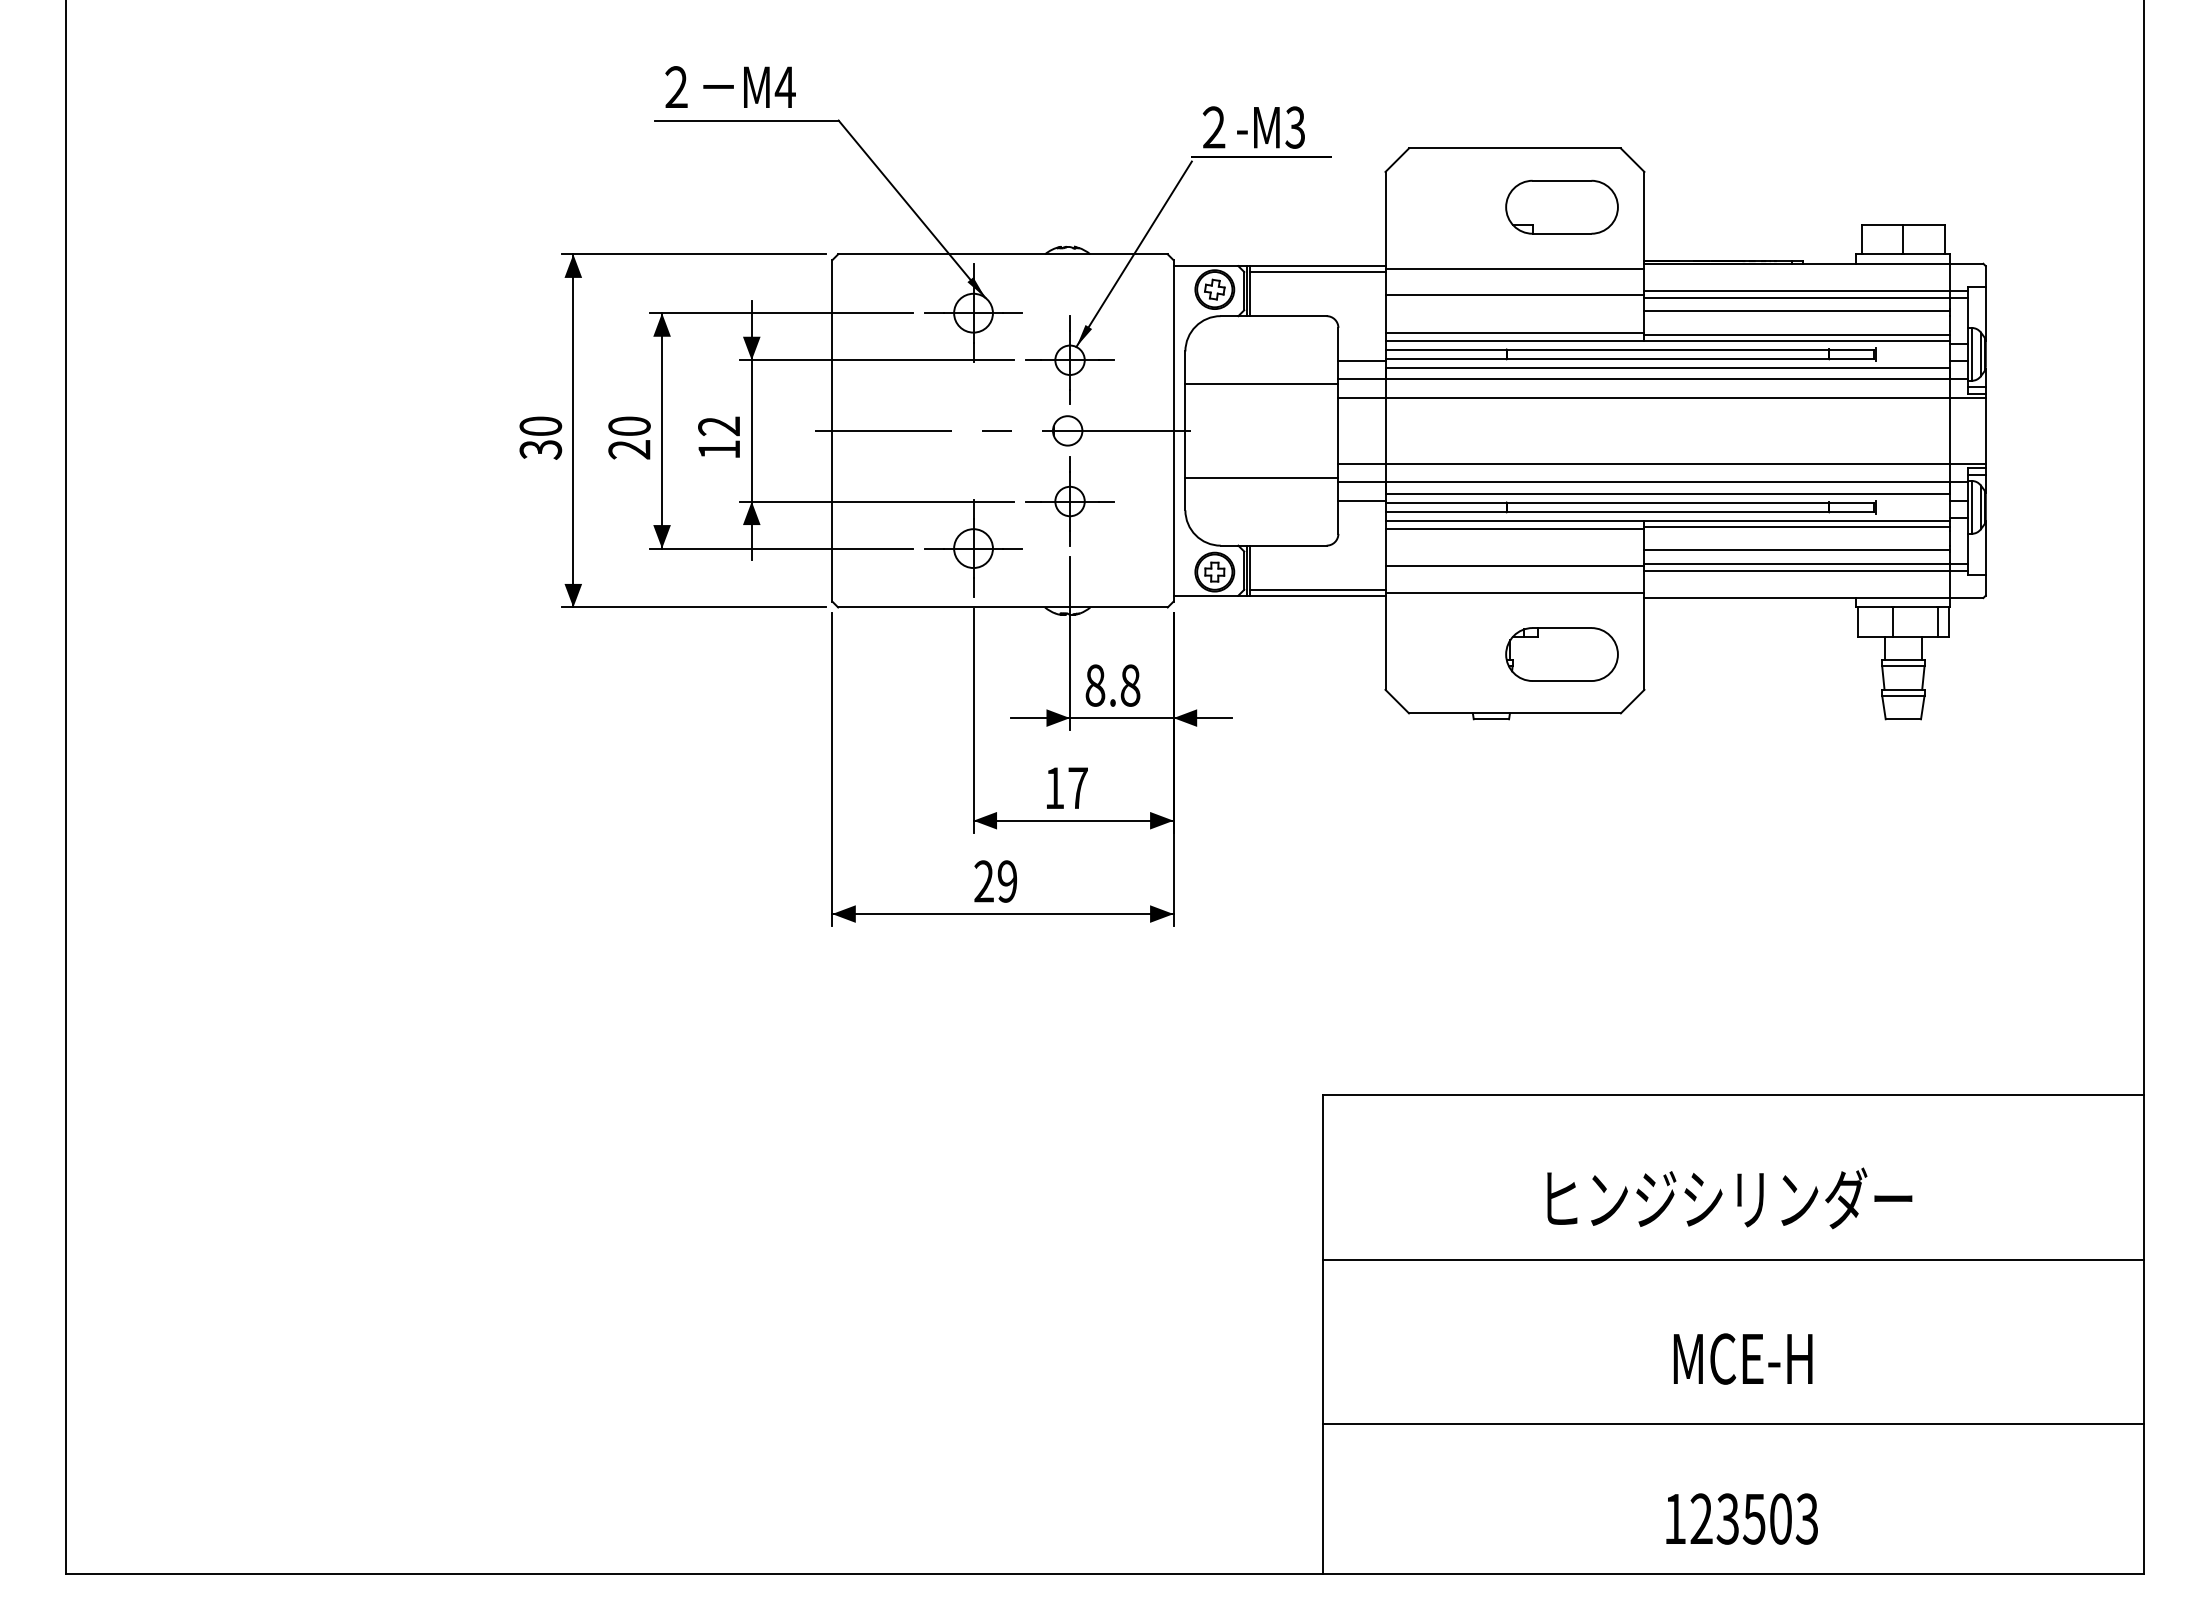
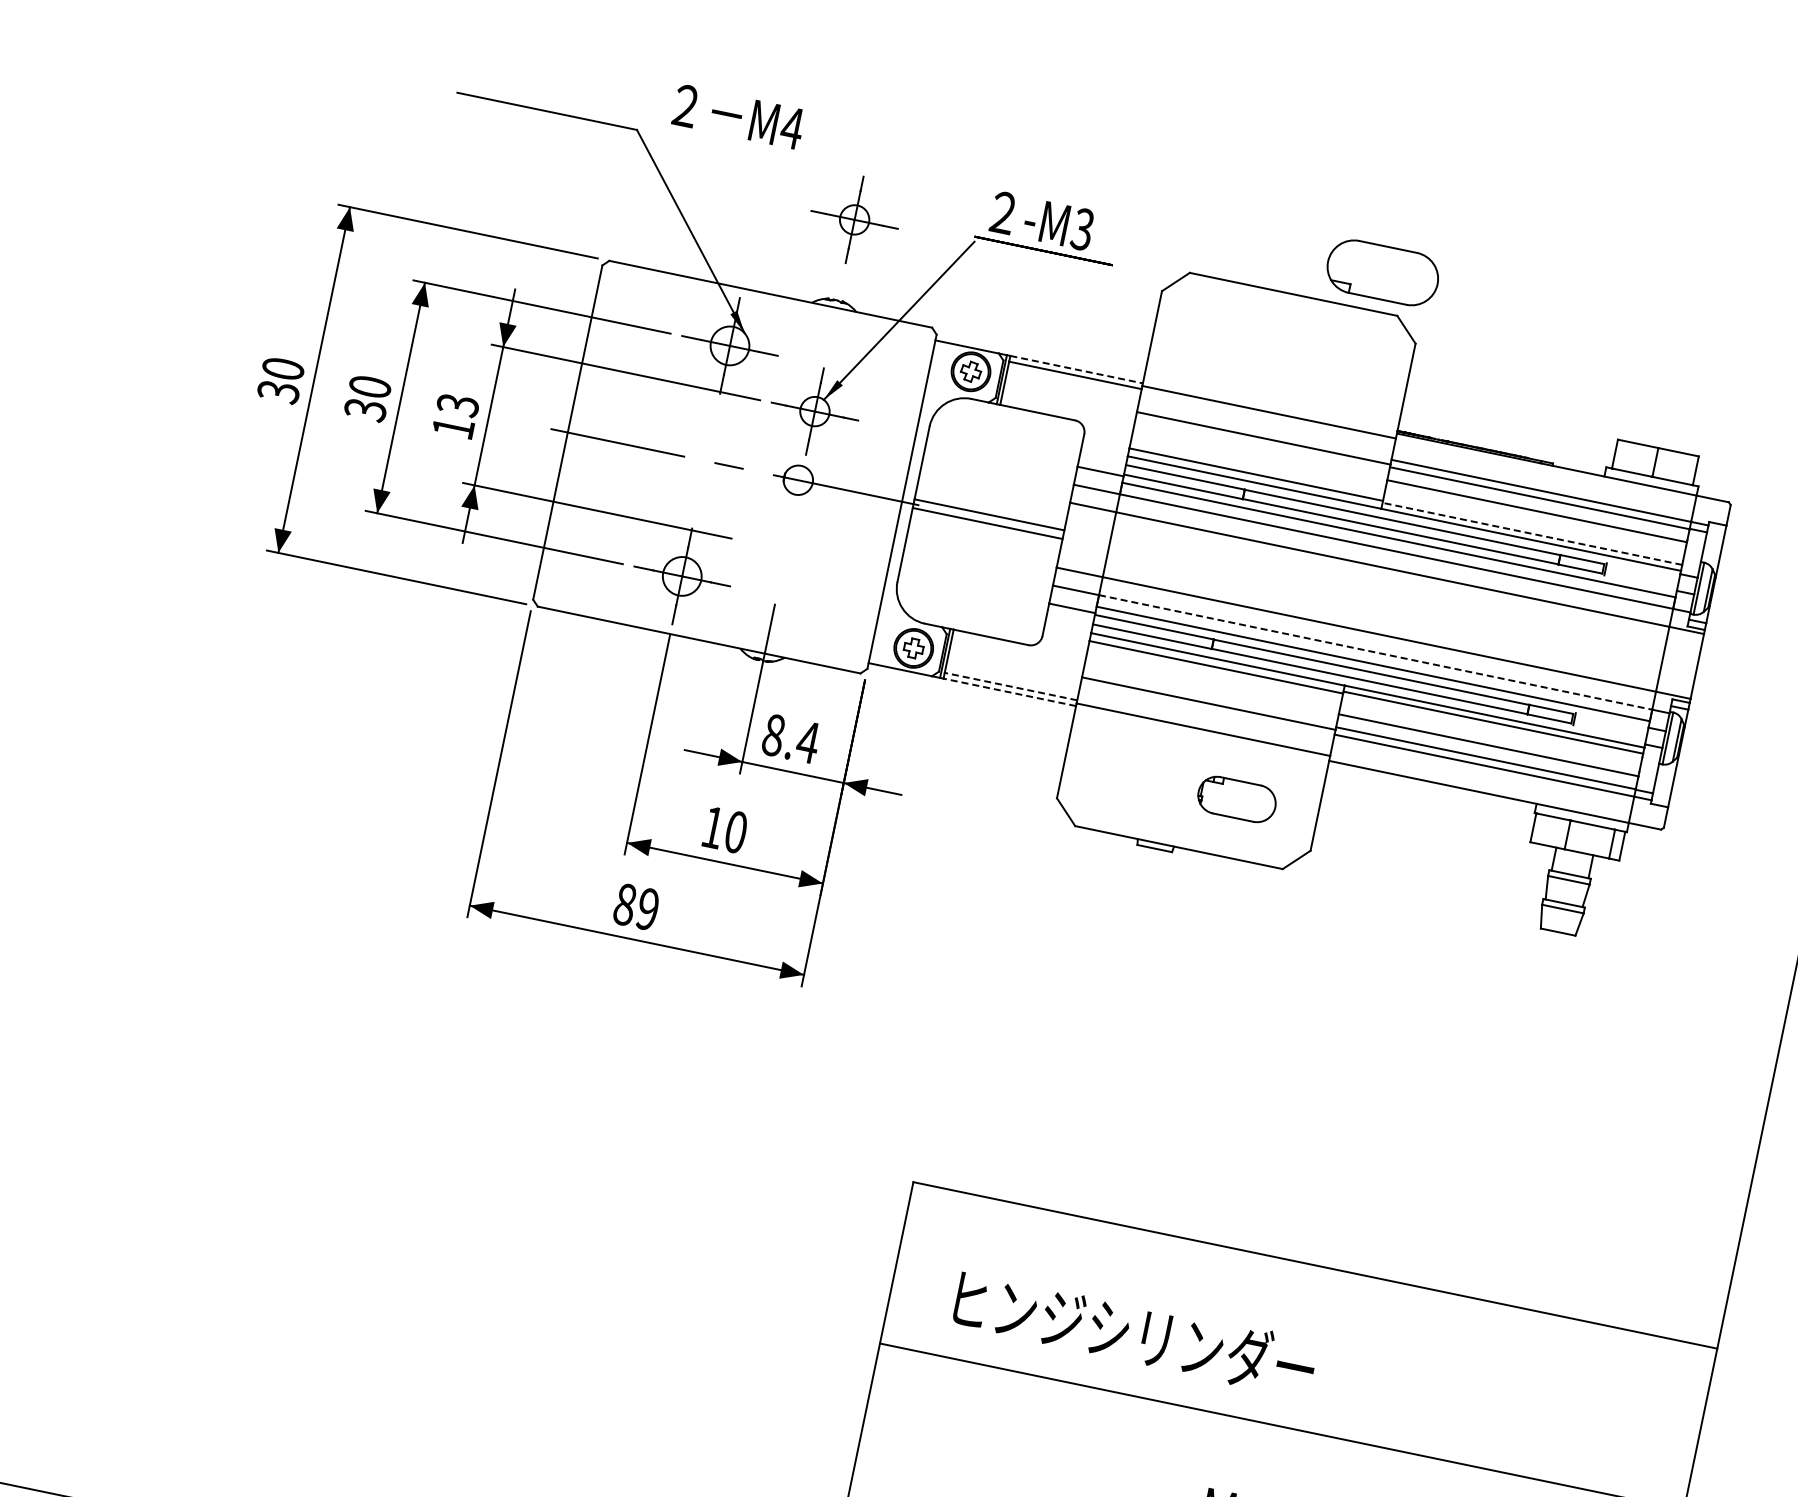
text: (730, 86) -> (738, 116), moved
part: (1561, 206) -> (1382, 272), moved
line: (1317, 266) -> (1076, 369), solid -> dashed
line: (1796, 334) -> (1531, 533), solid -> dashed
line: (1261, 383) -> (987, 523), moved
text: (719, 426) -> (458, 405), 12 -> 13
text: (629, 449) -> (365, 409), 20 -> 30
line: (1261, 477) -> (989, 514), moved
line: (1668, 482) -> (1376, 652), solid -> dashed
part: (1069, 501) -> (854, 219), moved
line: (1317, 589) -> (1010, 686), solid -> dashed
line: (1317, 595) -> (1009, 692), solid -> dashed
part: (1561, 654) -> (1236, 799), size x0.7
text: (1129, 685) -> (807, 742), 8.8 -> 8.4
text: (1077, 788) -> (735, 832), 17 -> 10
text: (983, 881) -> (624, 904), 29 -> 89
text: (1729, 1198) -> (1135, 1333), moved

